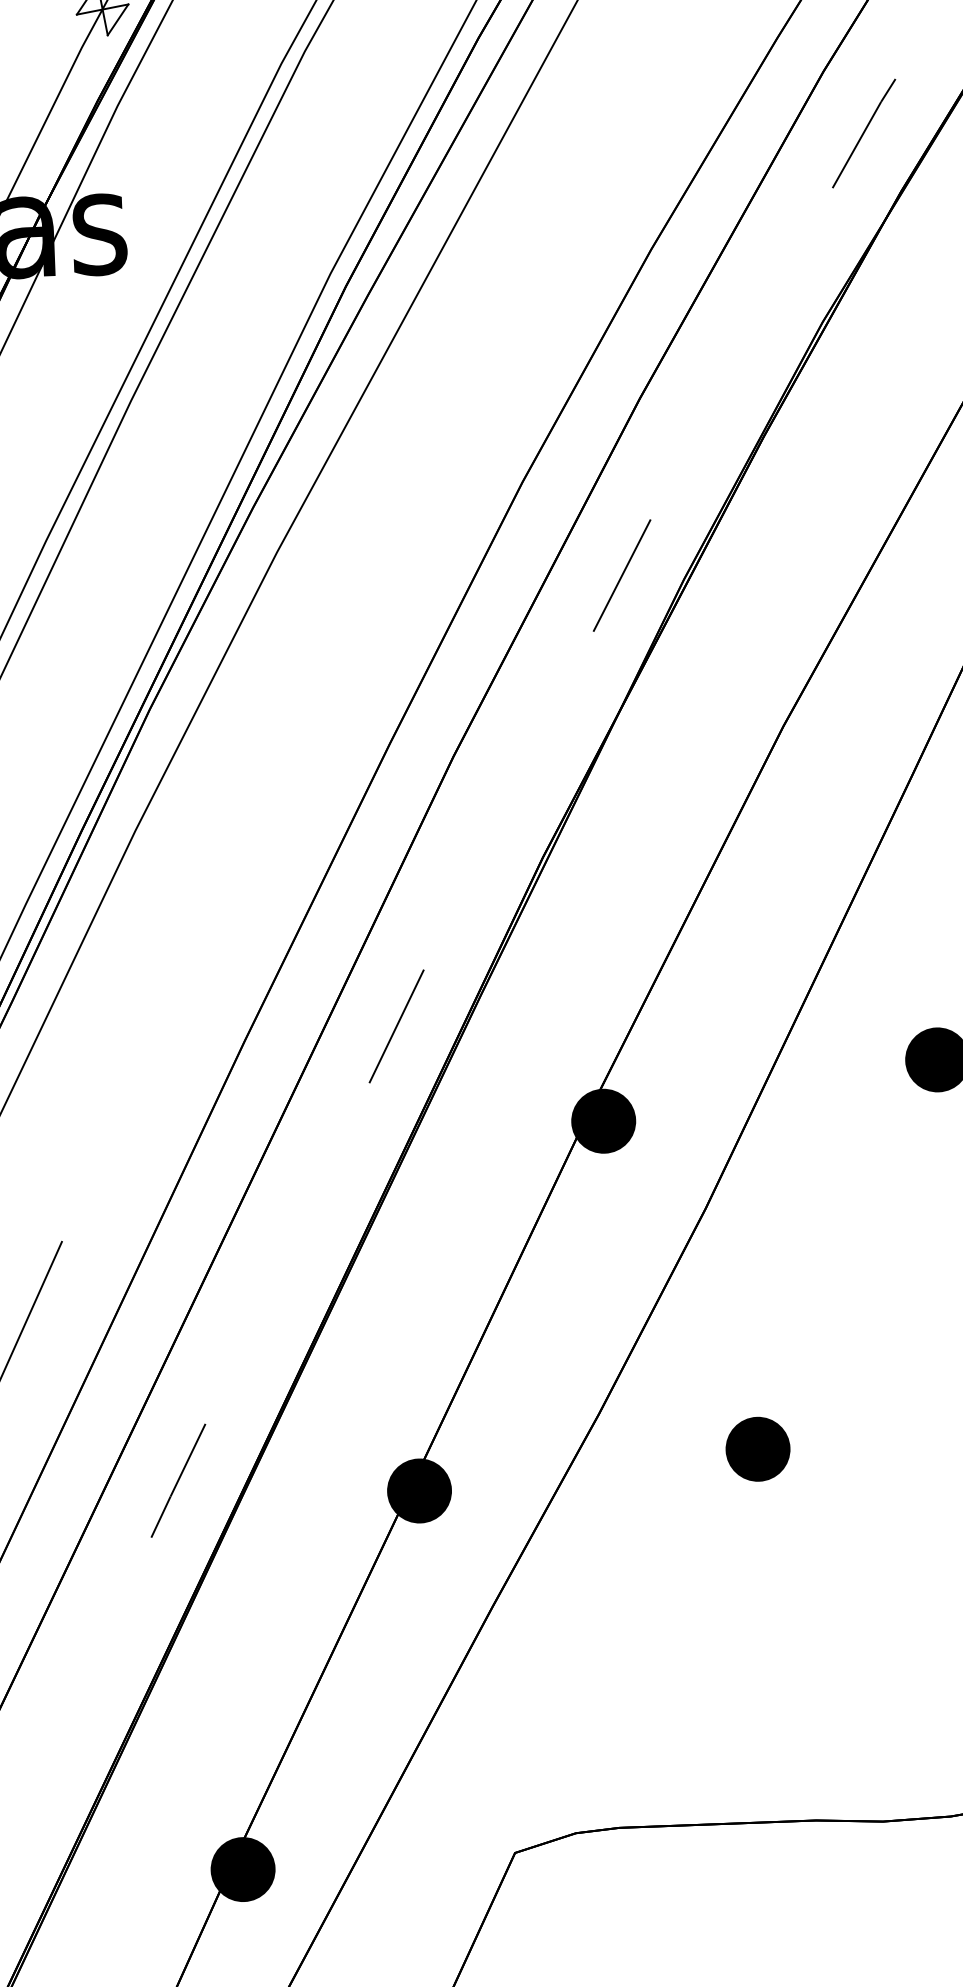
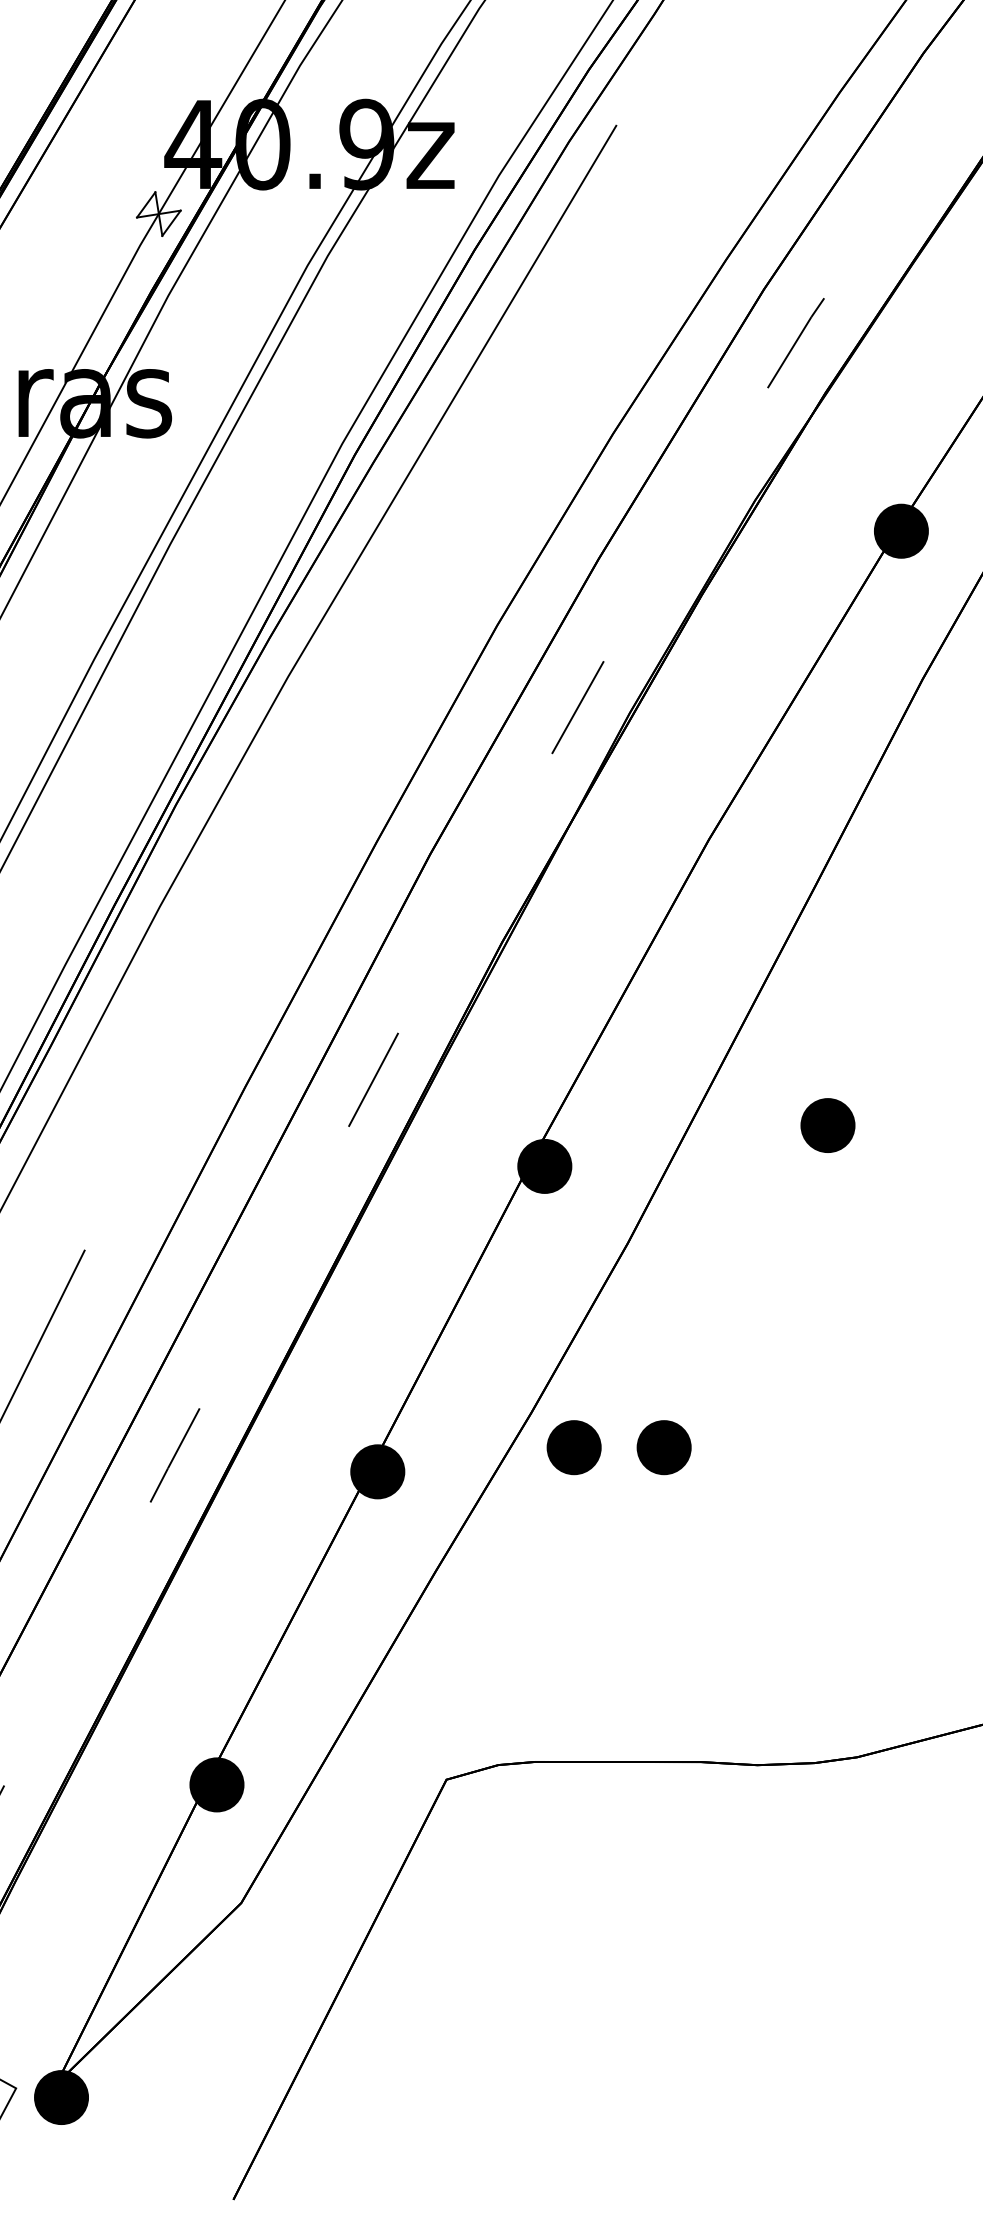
part: (650, 1453) -> (573, 1447), added

